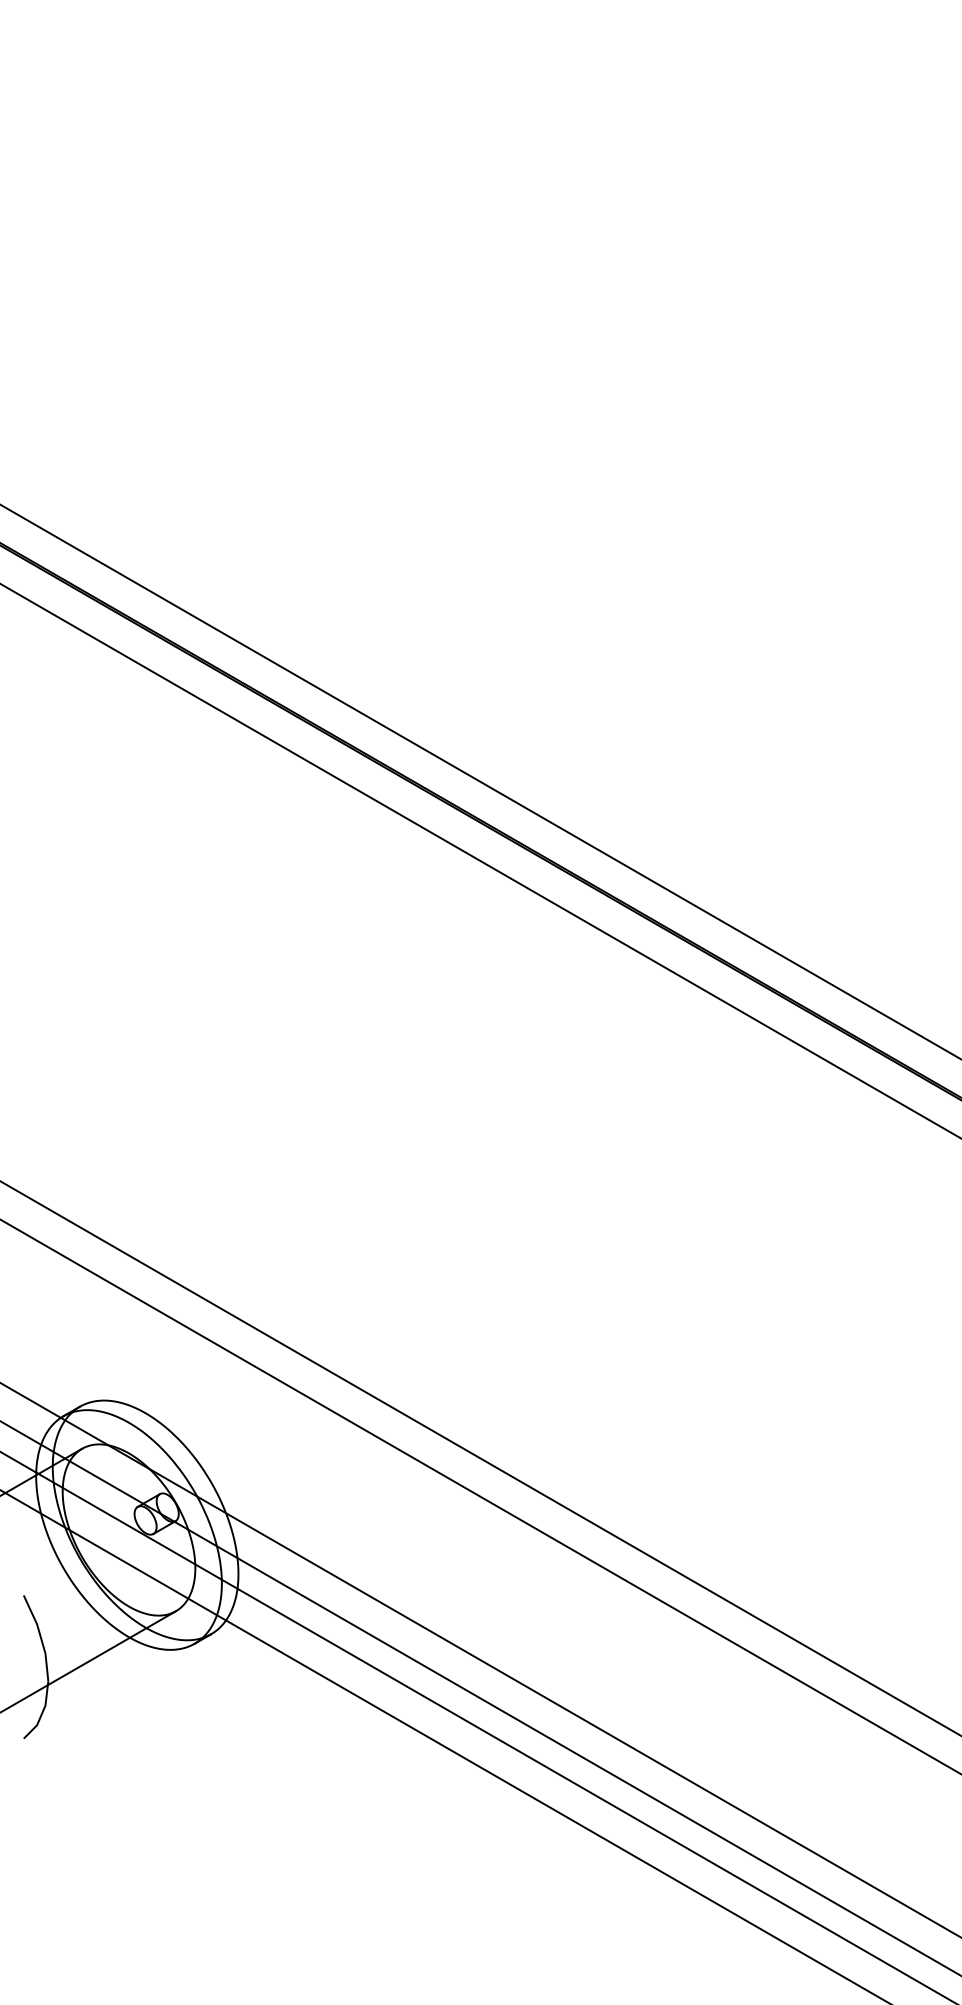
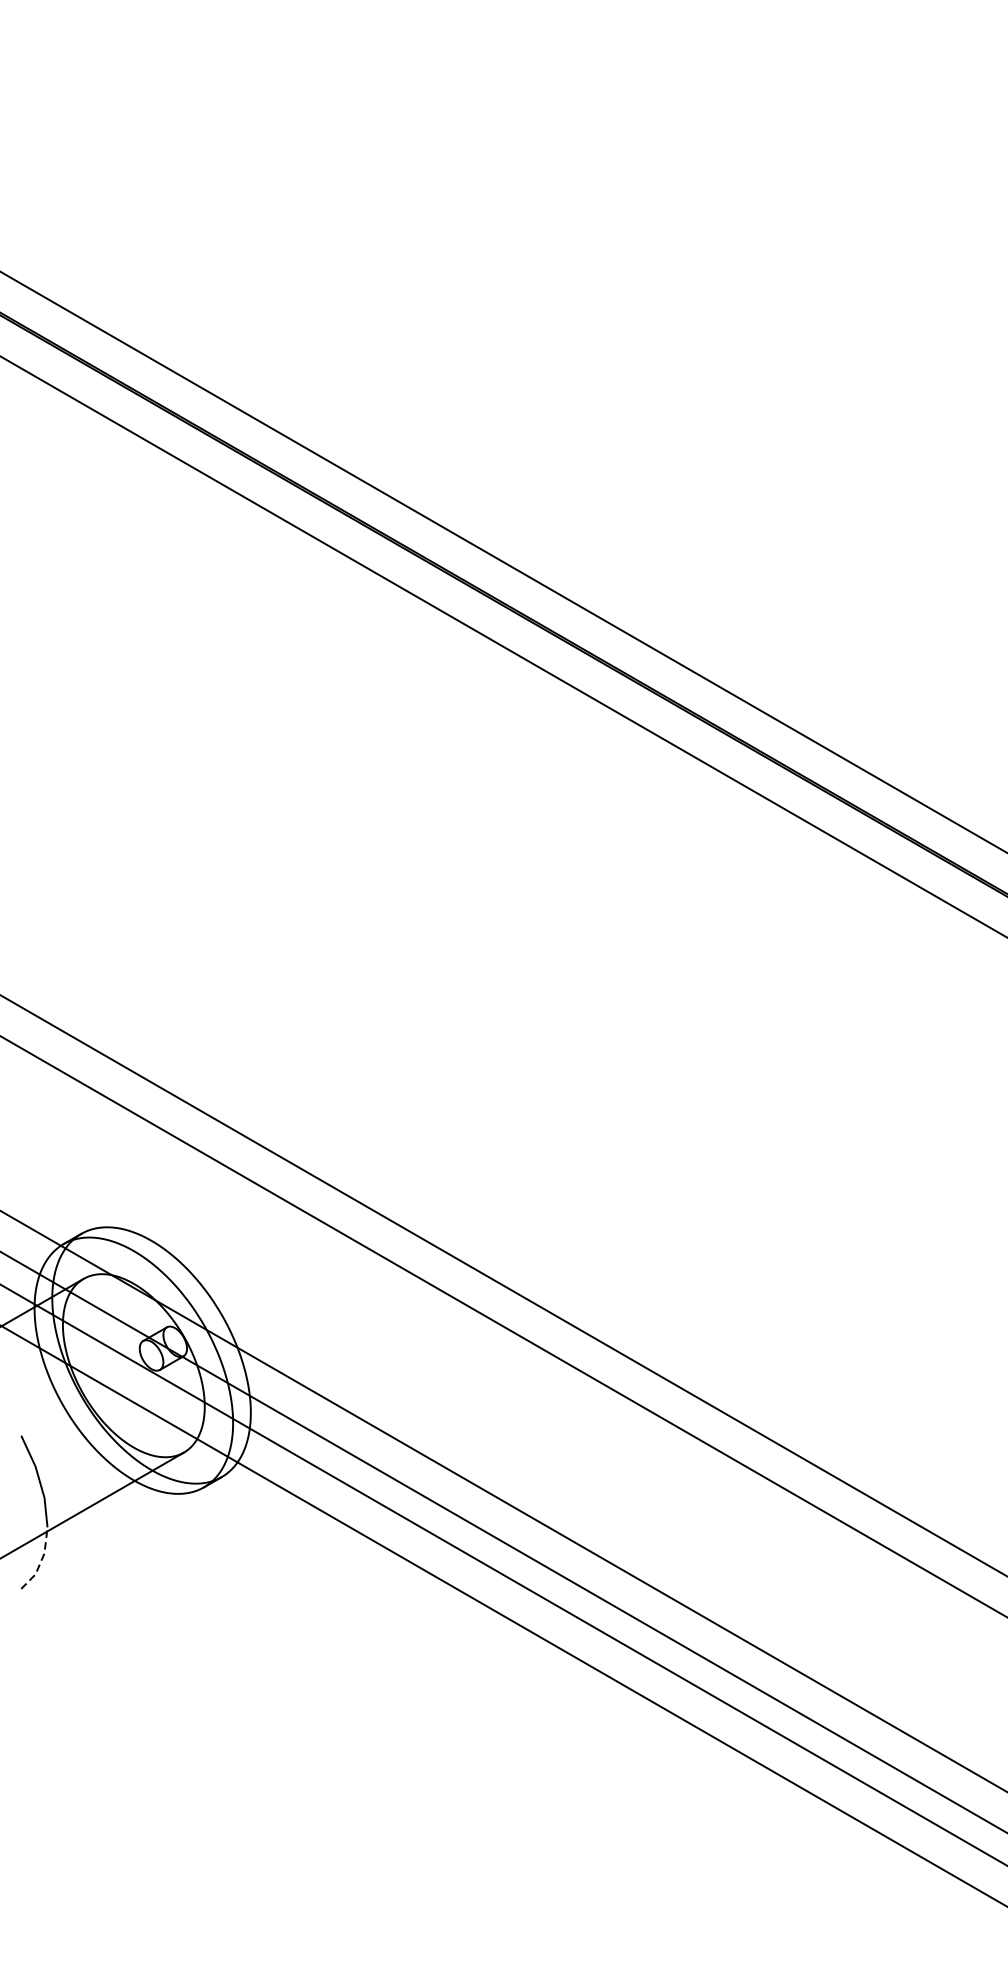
line: (42, 1712) -> (41, 1560), solid -> dashed

